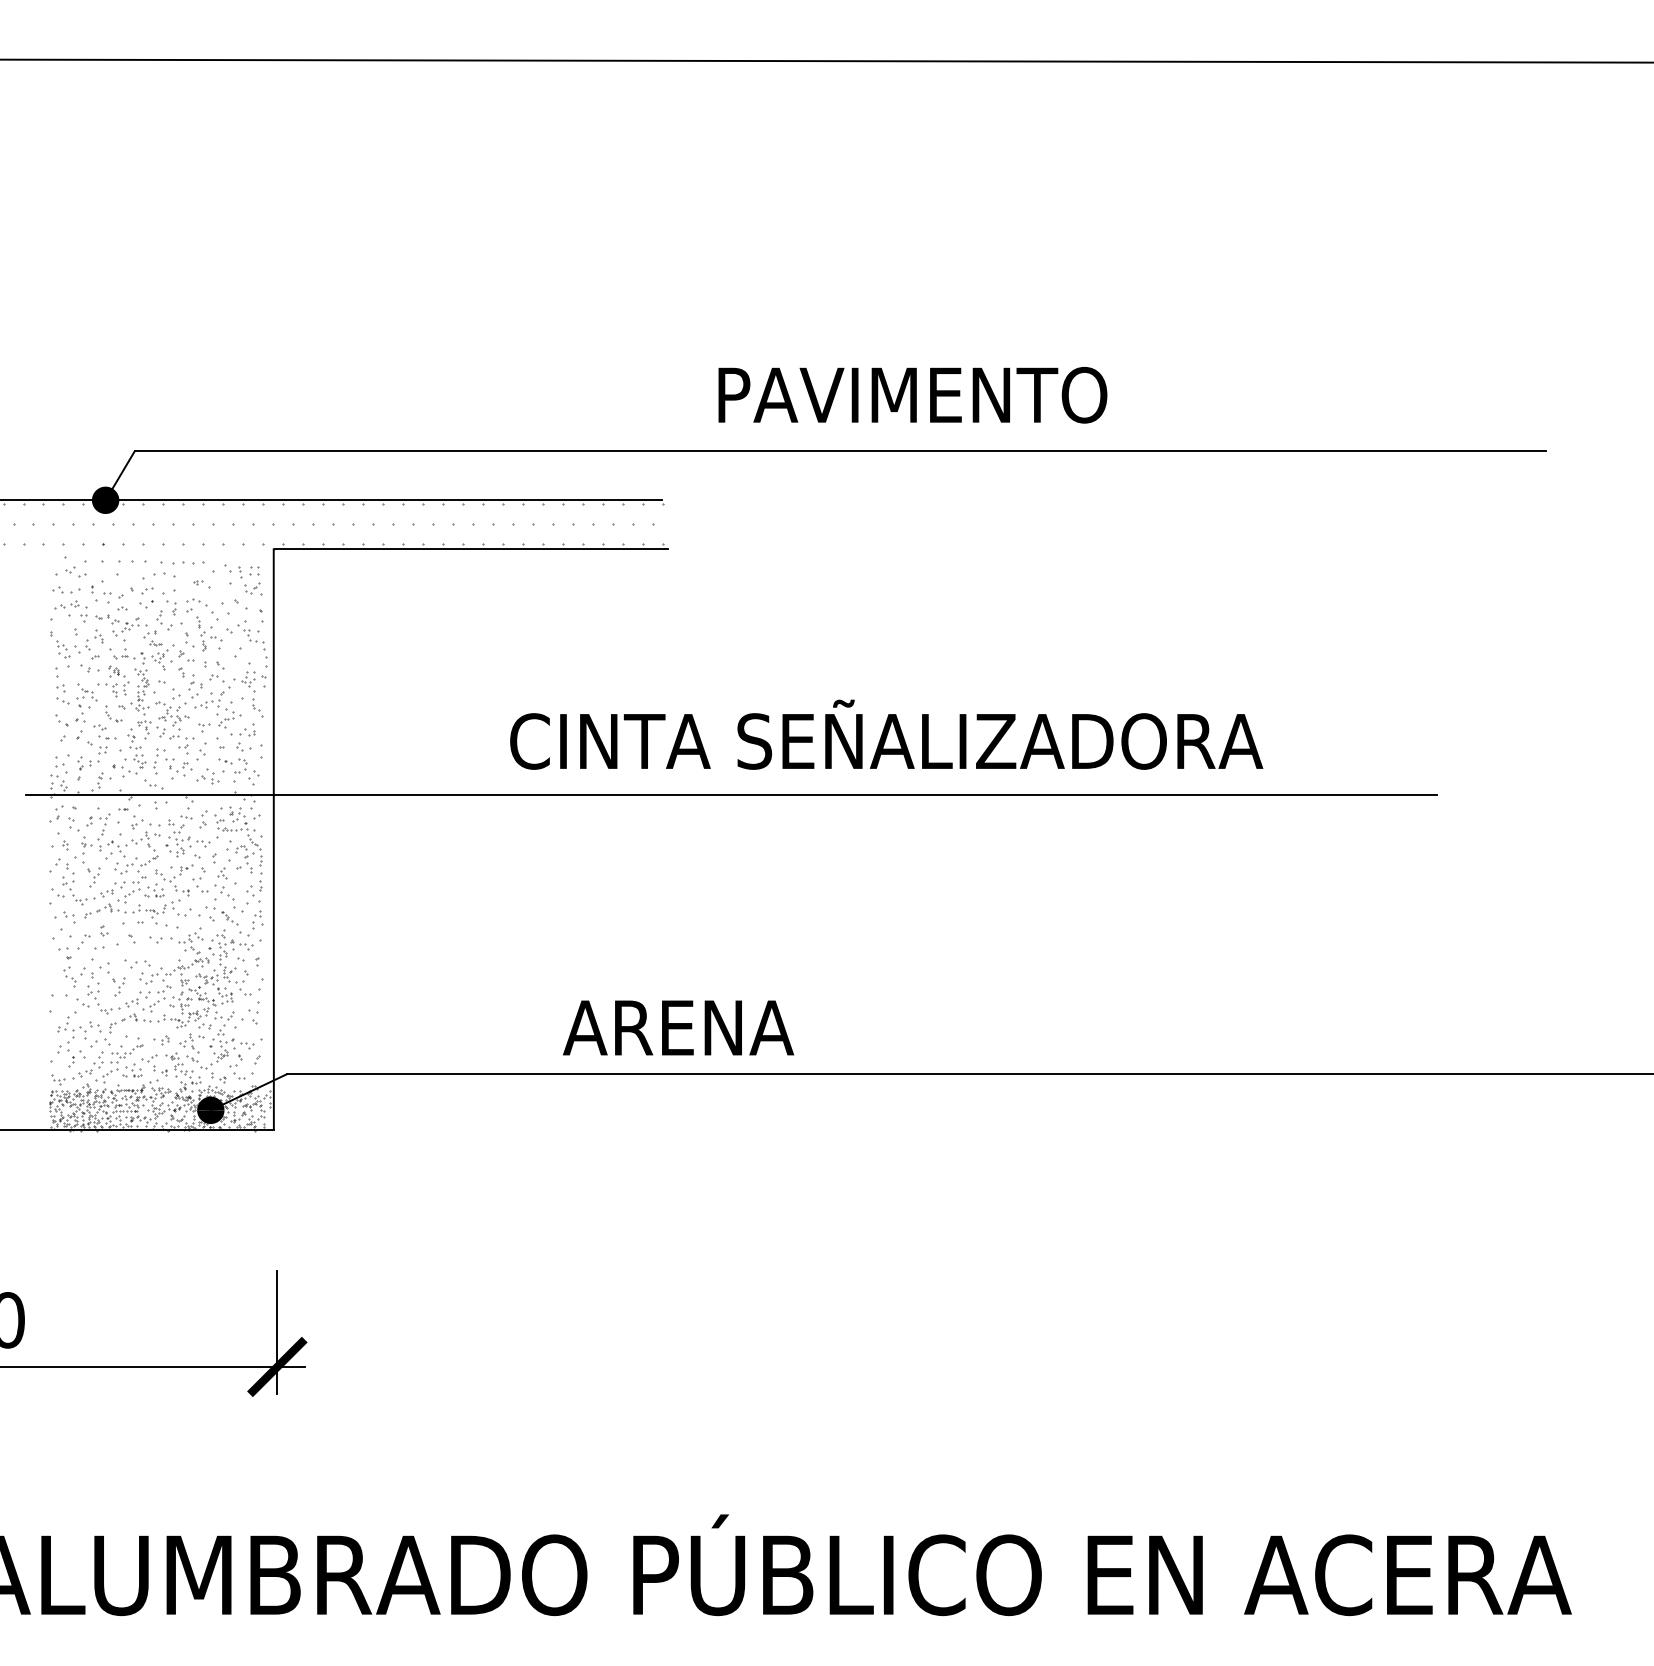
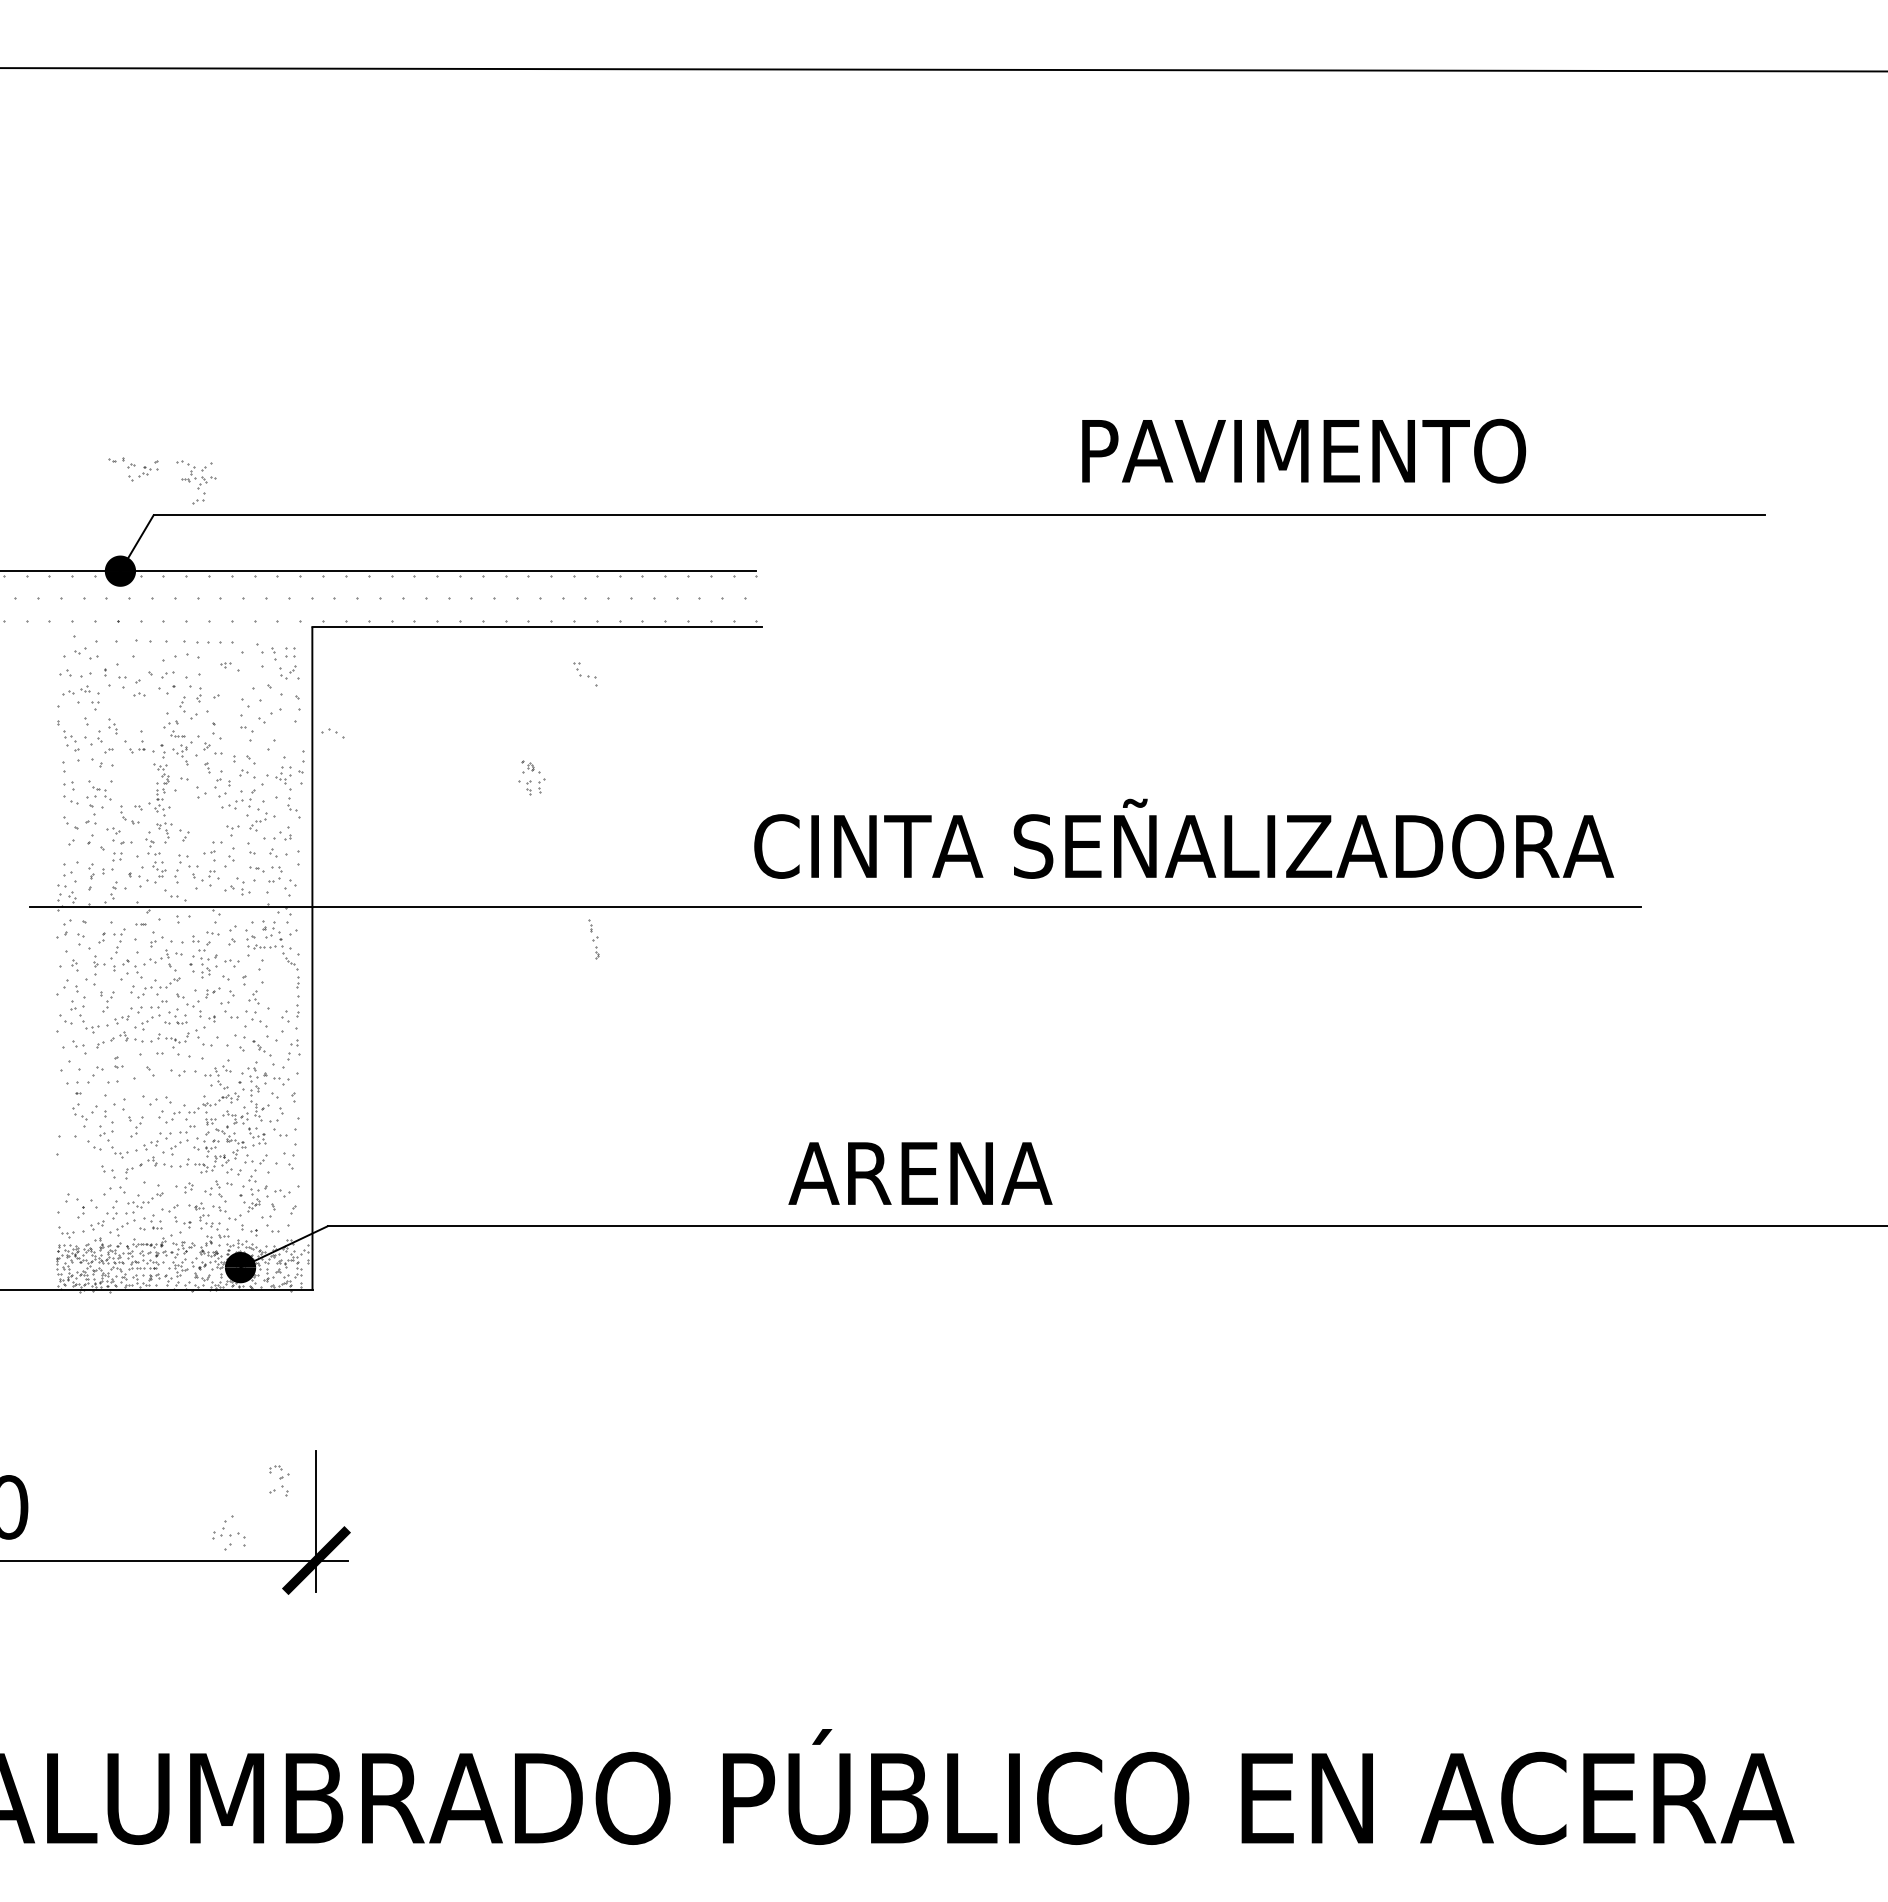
text: (913, 394) -> (1304, 450), moved
part: (196, 602) -> (332, 733), moved
part: (117, 624) -> (133, 469), moved
part: (201, 633) -> (593, 939), moved
part: (254, 639) -> (585, 674), moved
part: (117, 681) -> (531, 777), moved
part: (172, 720) -> (196, 482), moved
text: (886, 734) -> (1184, 838), moved
part: (244, 858) -> (279, 1480), moved
part: (71, 1027) -> (228, 1532), moved
text: (678, 1027) -> (920, 1173), moved

